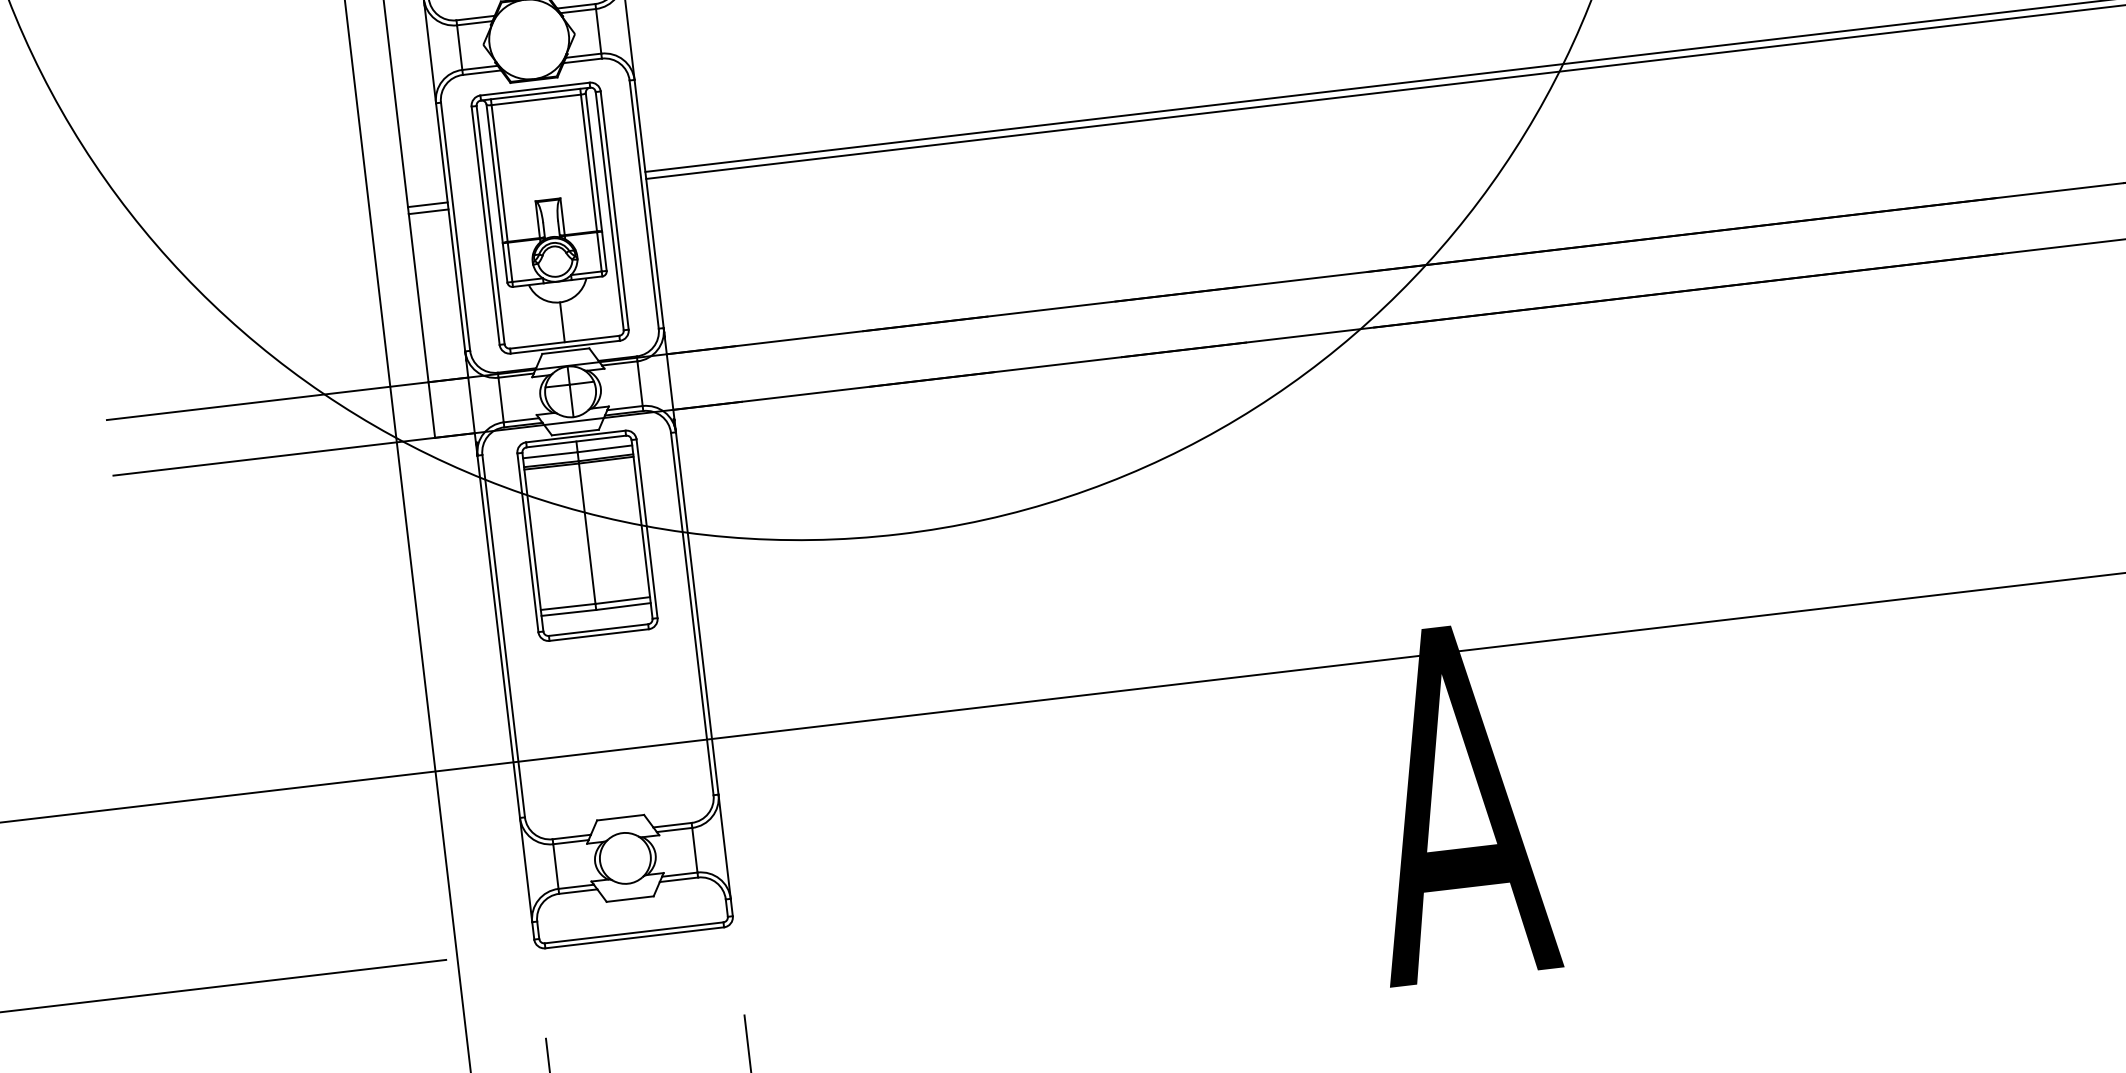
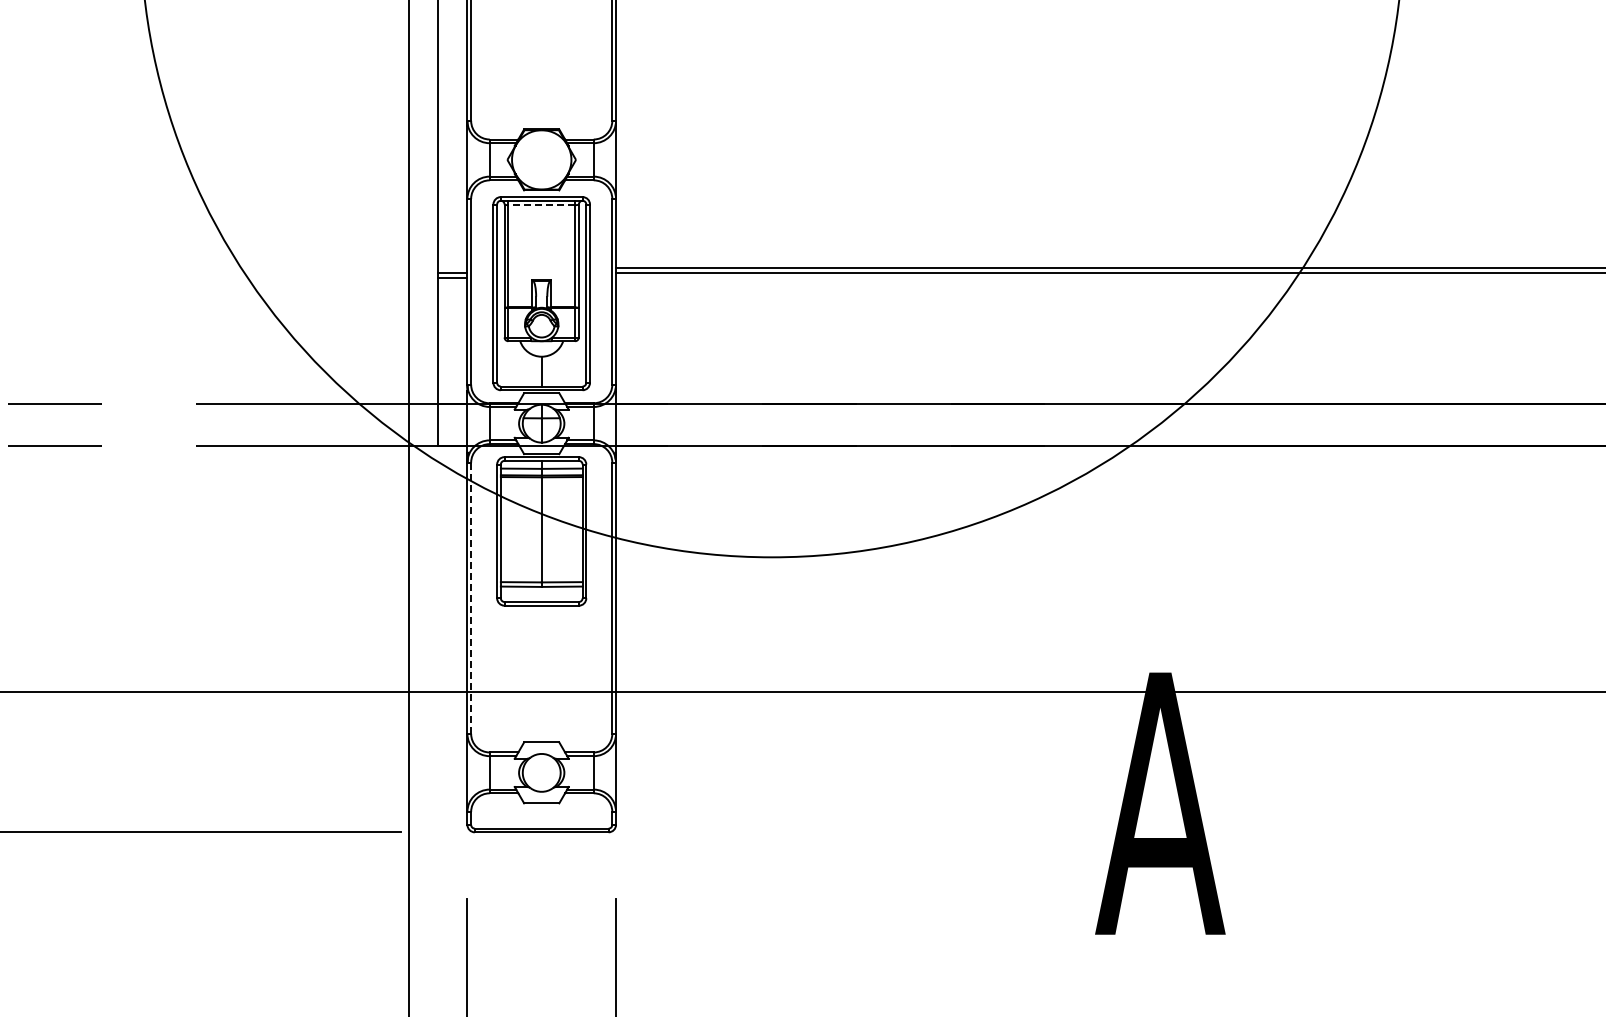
line: (536, 100) -> (541, 205), solid -> dashed
line: (504, 636) -> (471, 598), solid -> dashed

